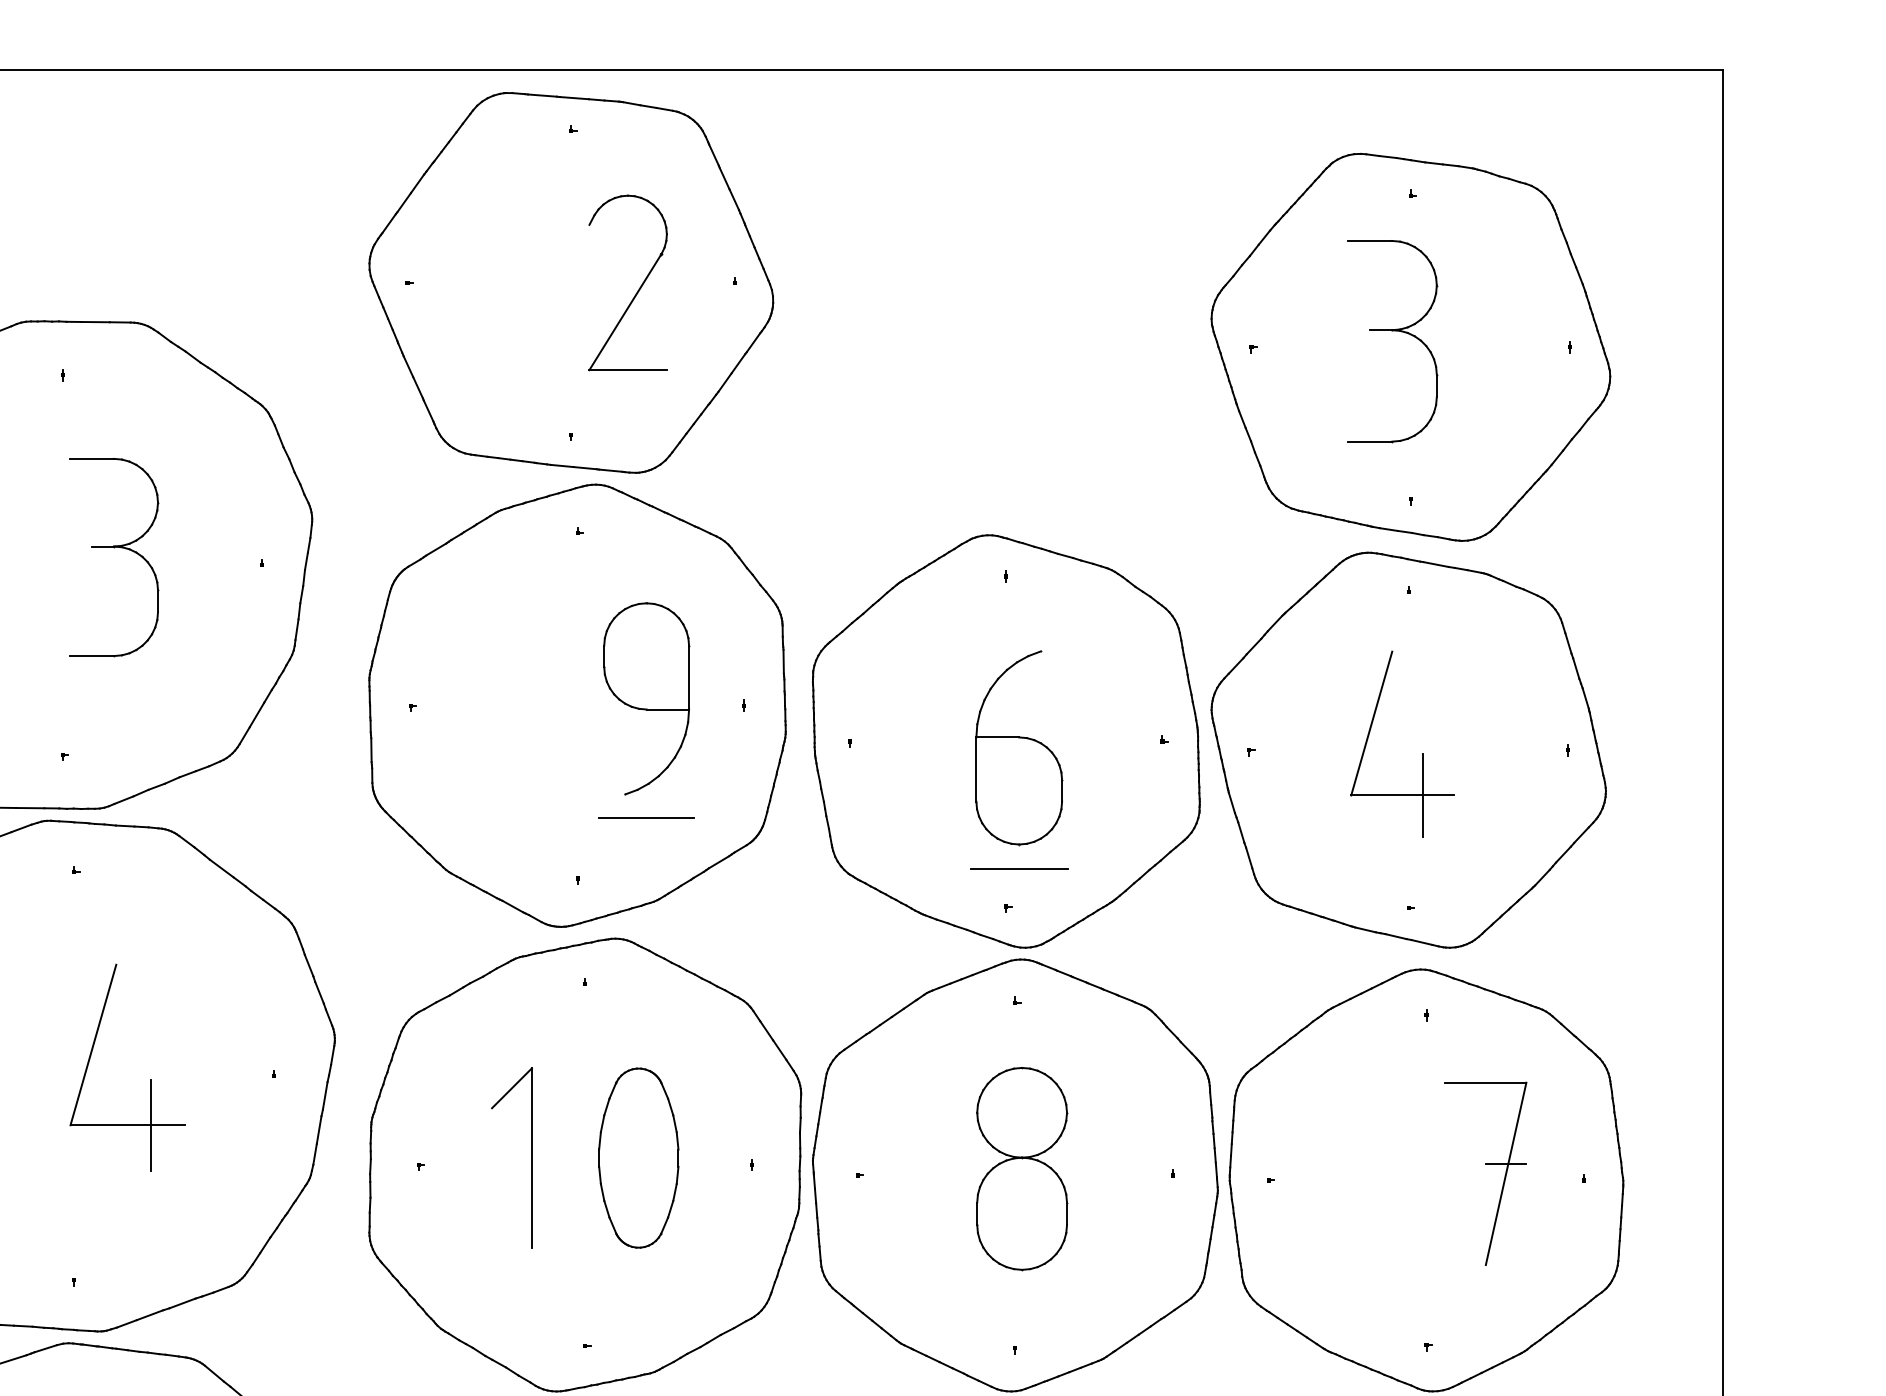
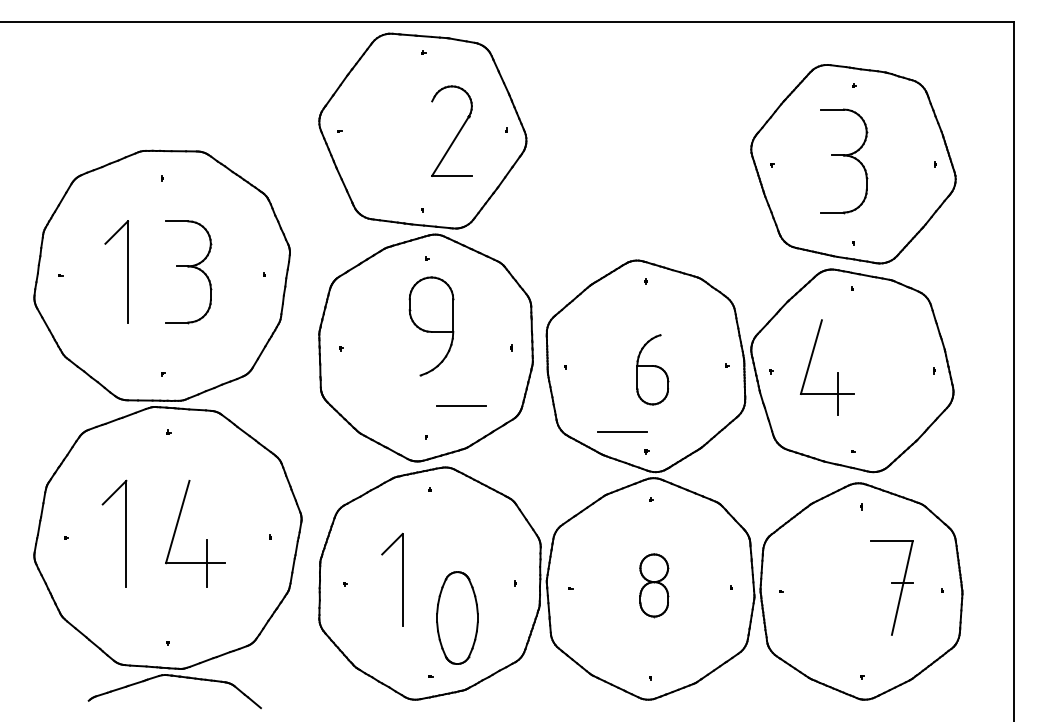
part: (646, 698) -> (431, 326), moved
part: (1019, 747) -> (652, 369), size x0.7
part: (1422, 753) -> (837, 372), moved
line: (1019, 868) -> (622, 431), moved
part: (638, 1157) -> (457, 617), moved
part: (1022, 1168) -> (654, 585), size x0.6

